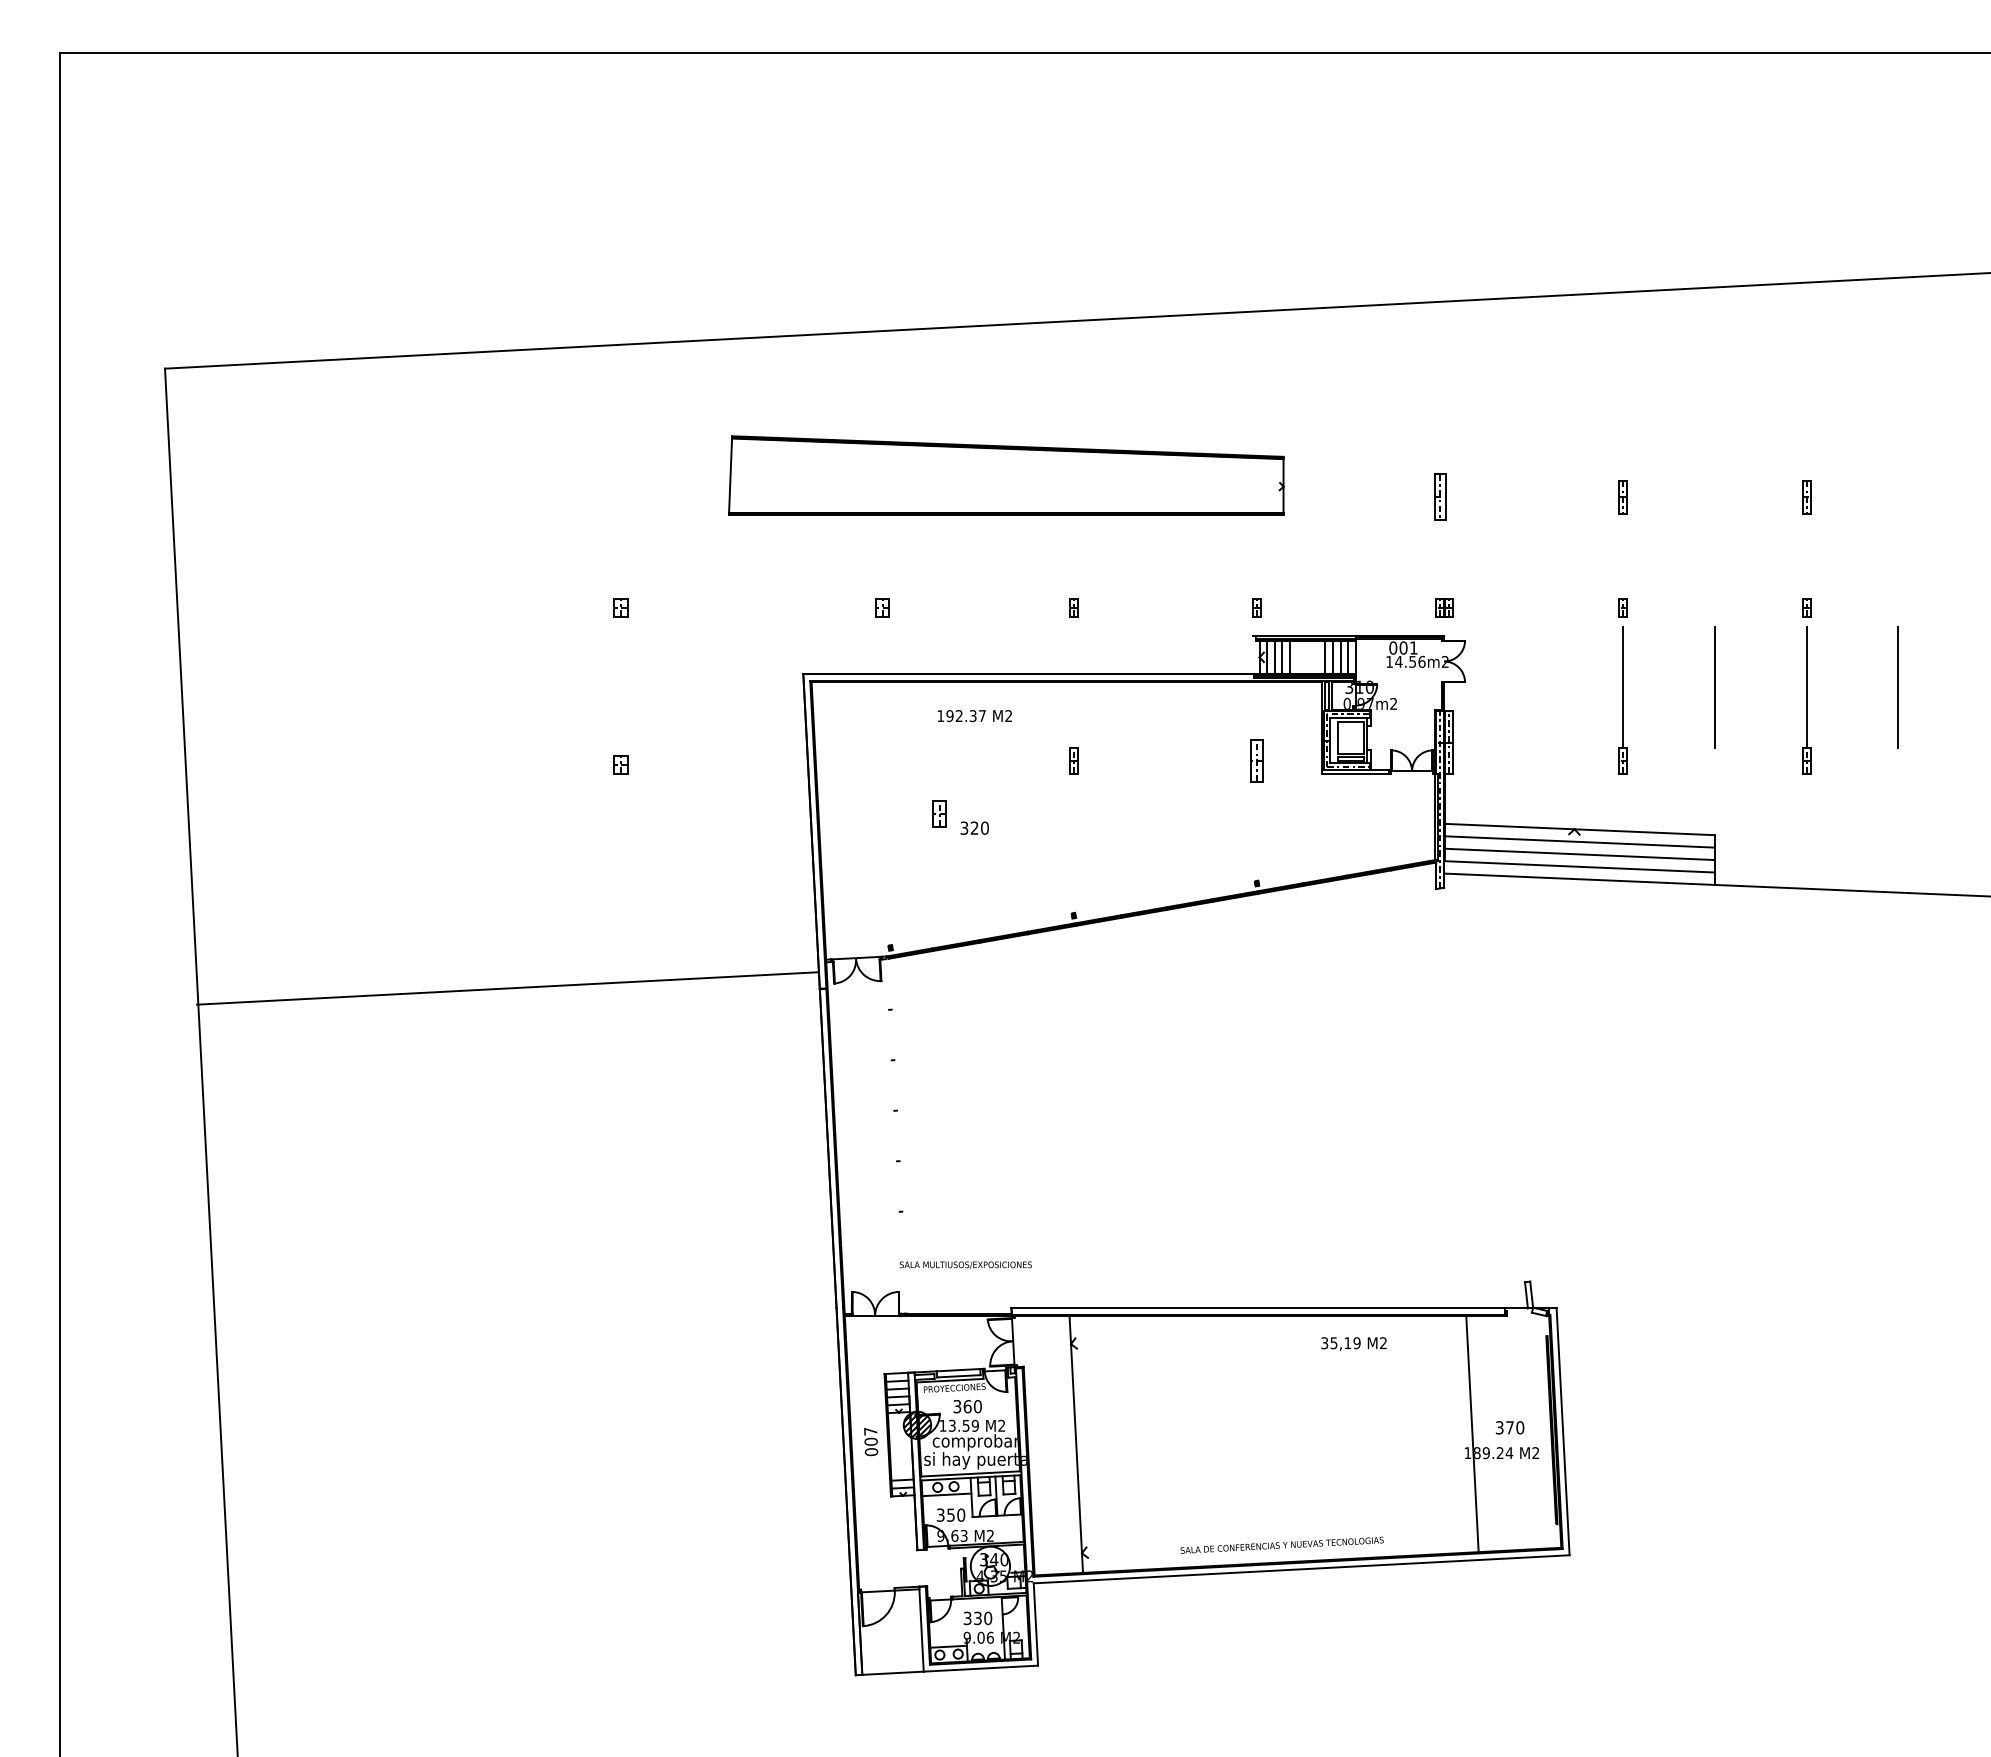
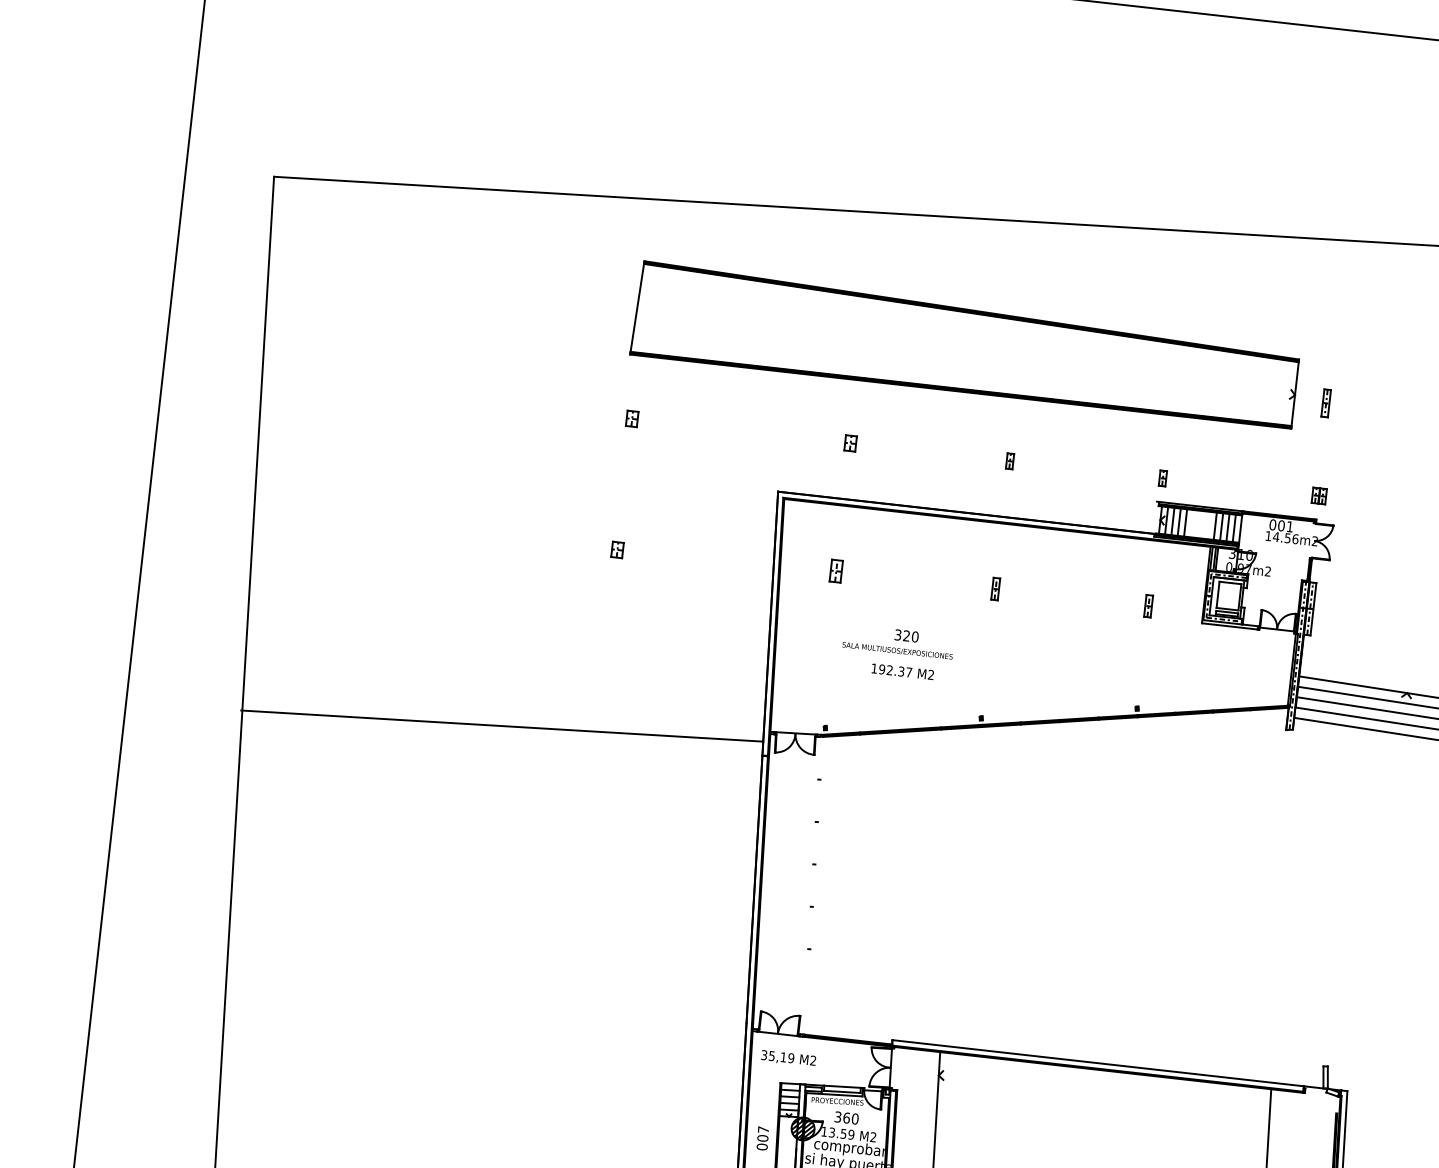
part: (1006, 475) -> (966, 344), size x1.43
part: (1439, 497) -> (1325, 403), size x0.71
text: (974, 716) -> (902, 672), moved
part: (1256, 760) -> (1148, 605), size x0.62
part: (939, 813) -> (836, 570), moved
text: (965, 1264) -> (897, 650), moved
text: (1353, 1343) -> (788, 1058), moved

